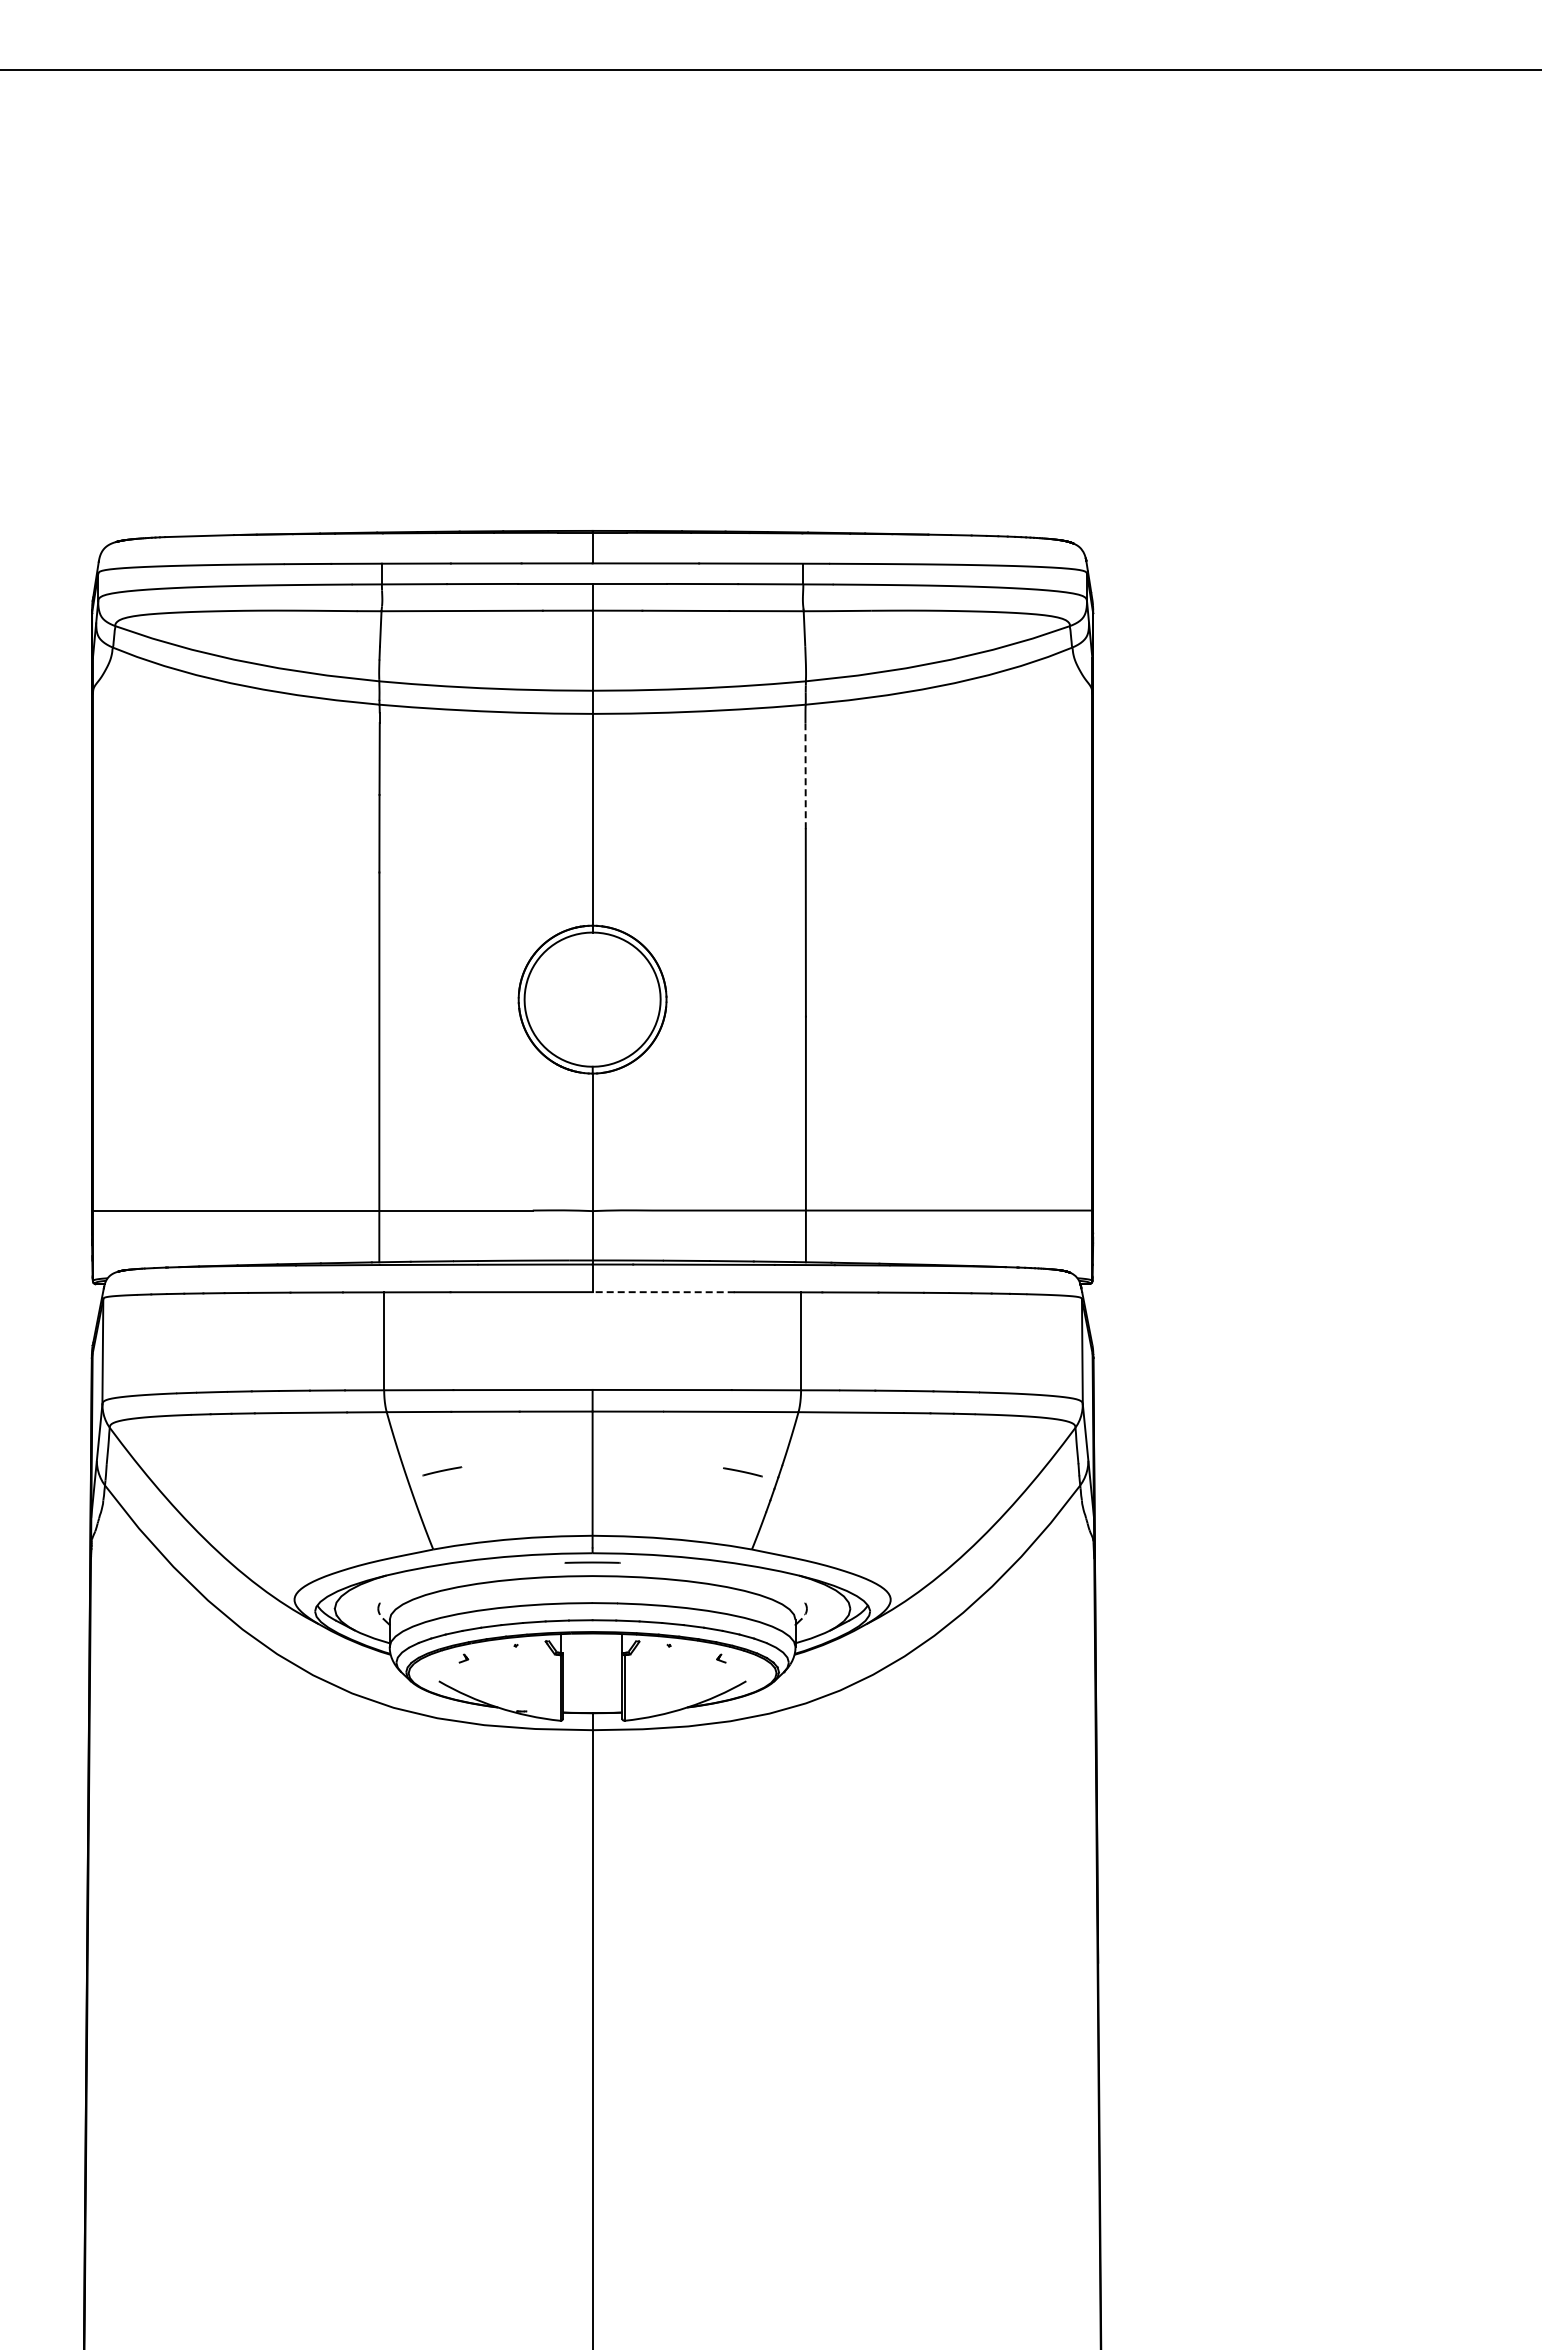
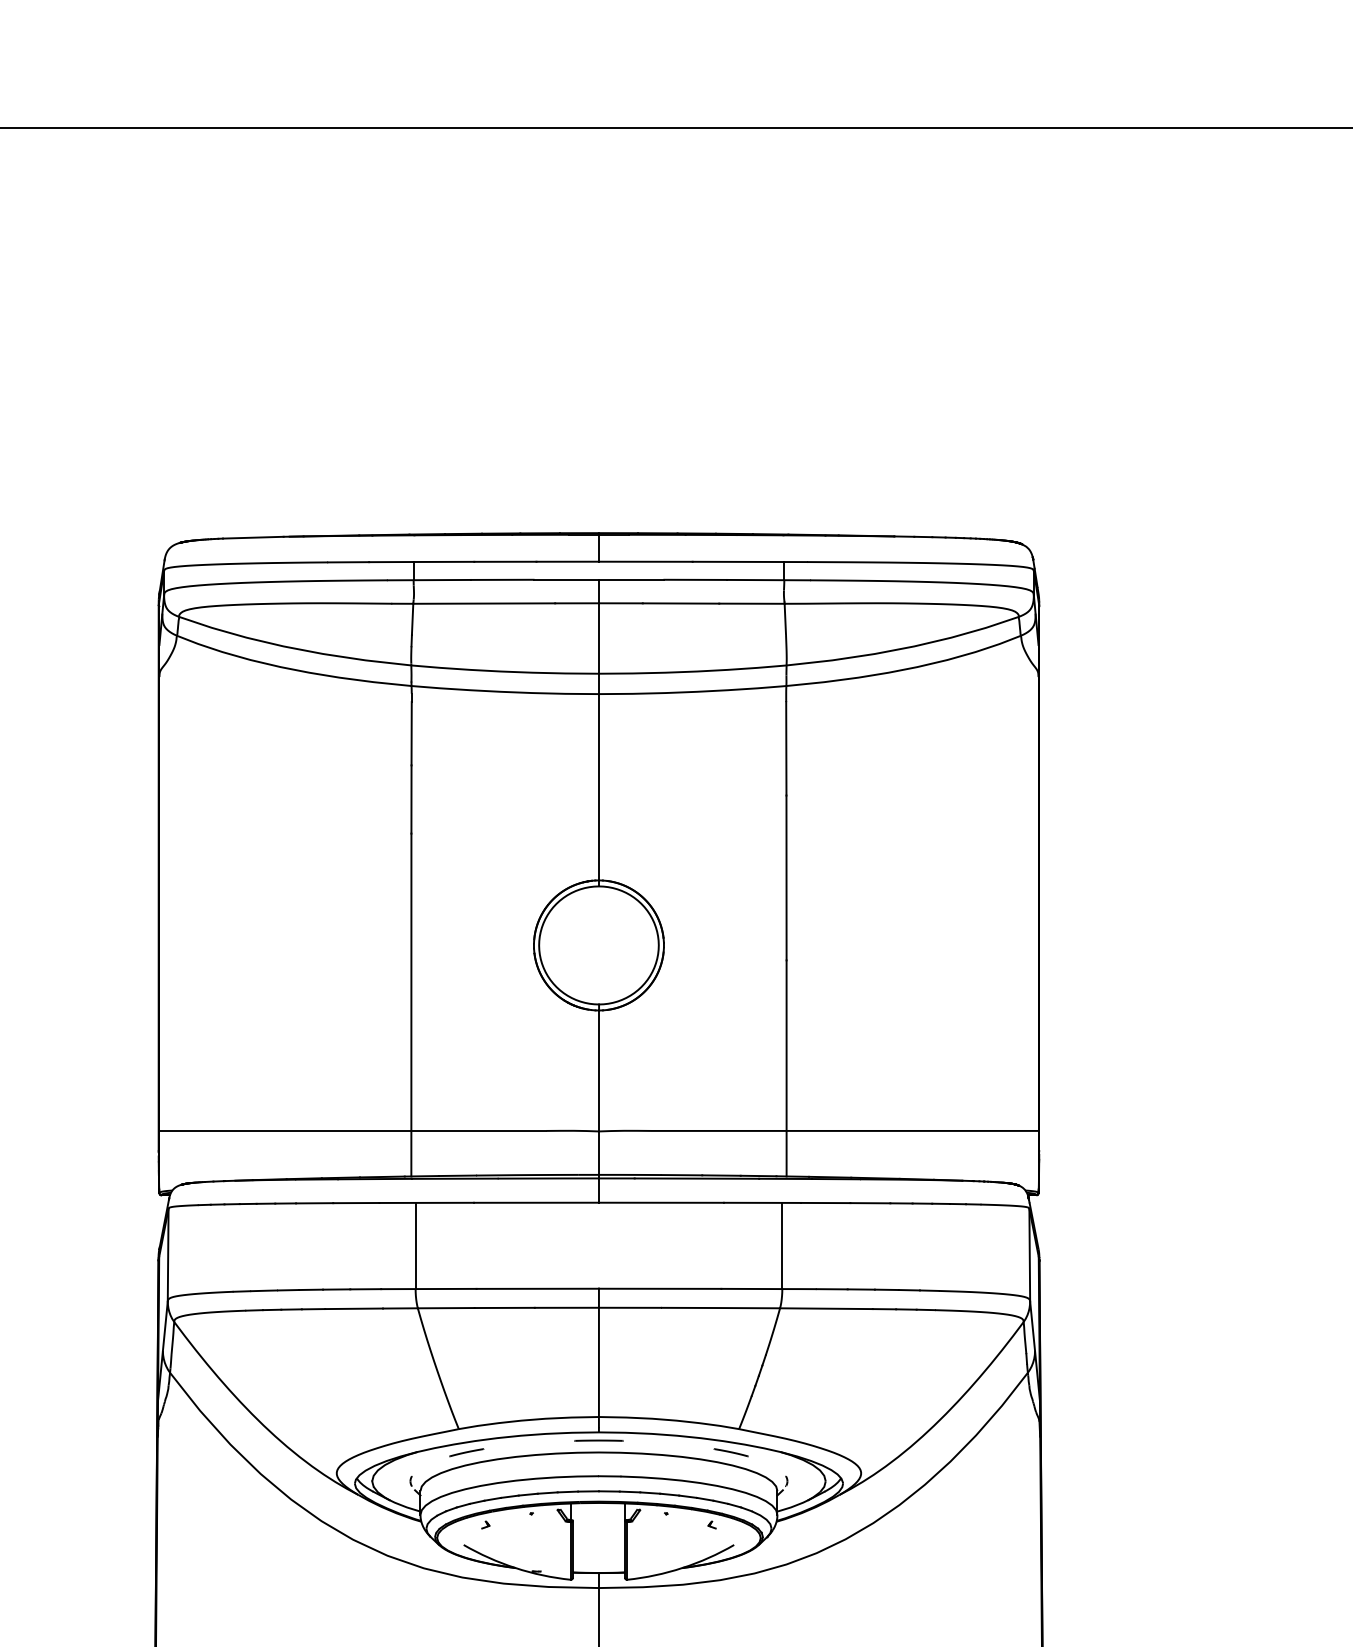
line: (805, 775) -> (786, 748), dashed -> solid
line: (663, 1292) -> (661, 1203), dashed -> solid
line: (442, 1471) -> (466, 1452), moved
line: (742, 1472) -> (730, 1452), moved

